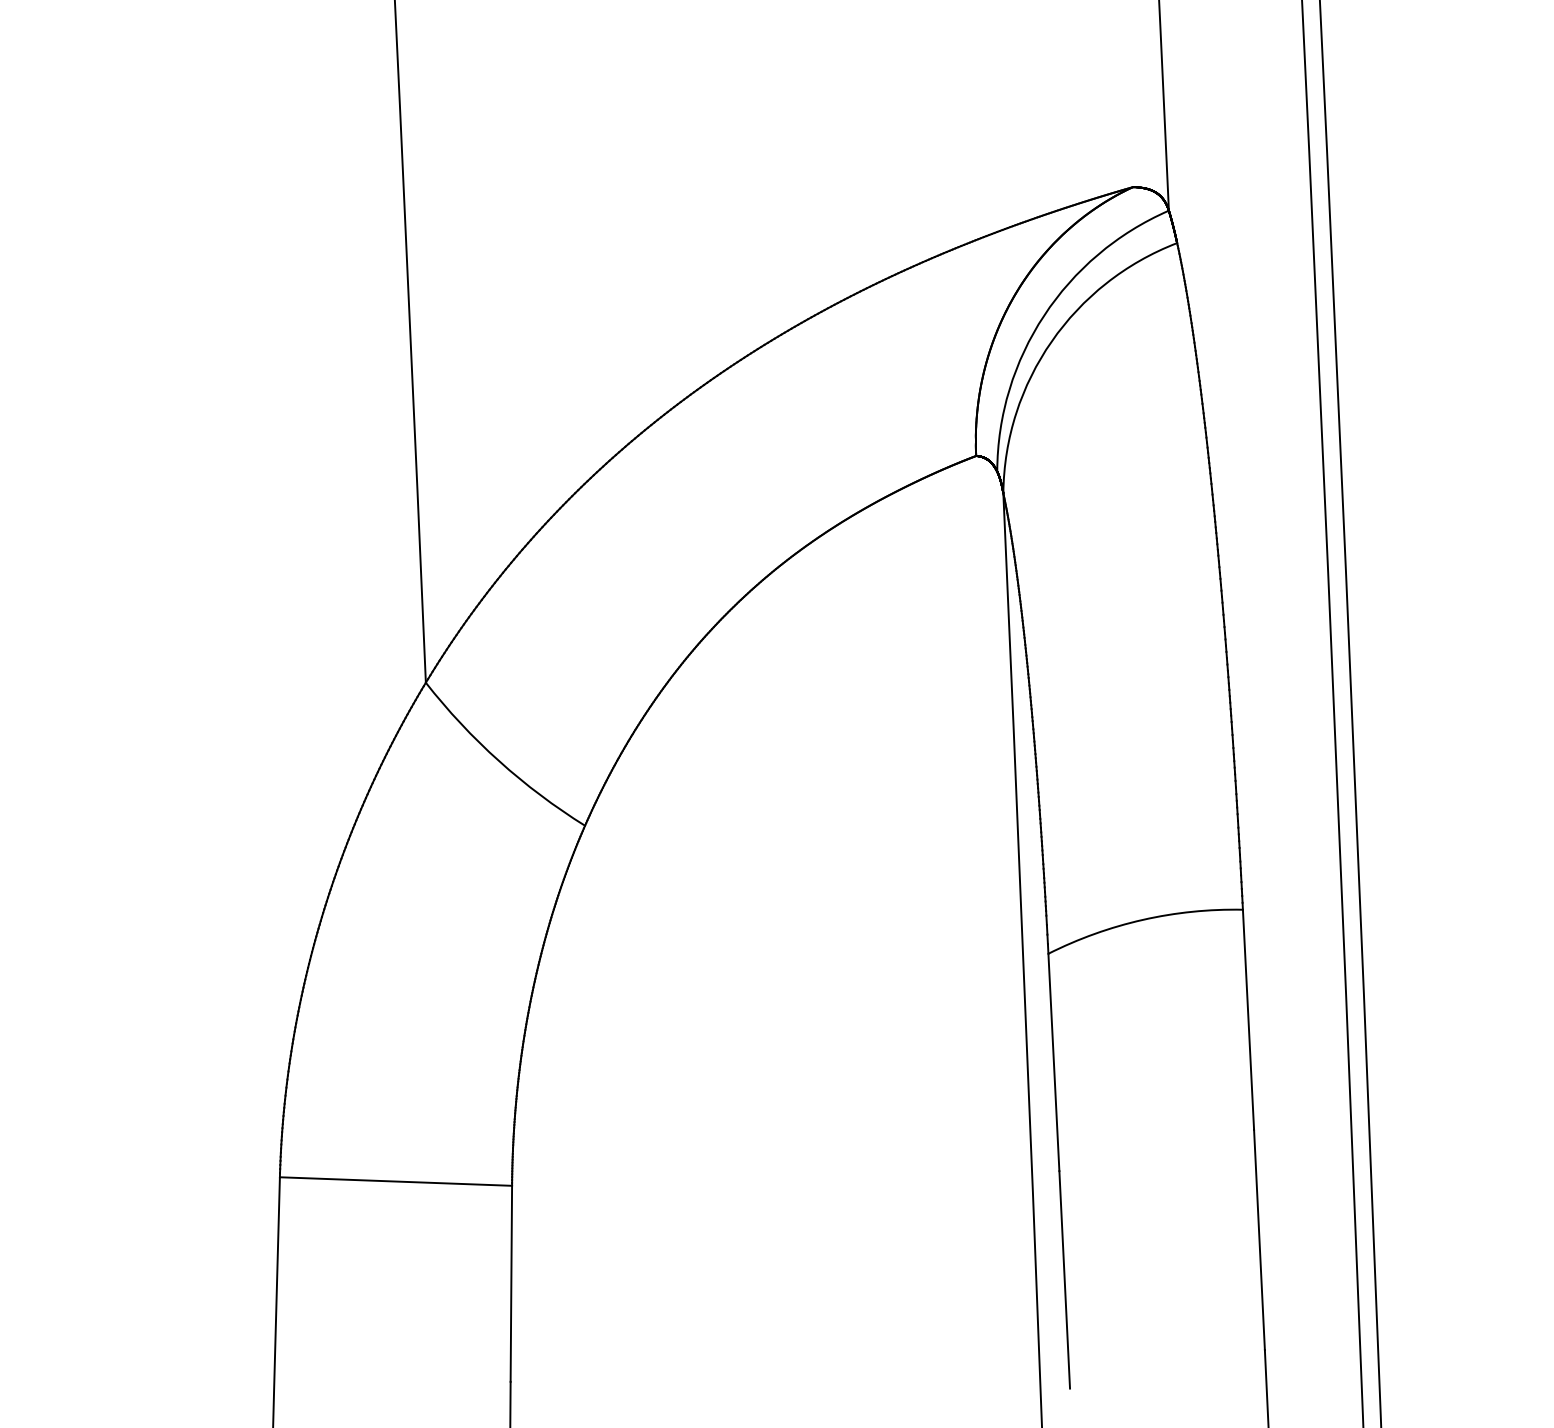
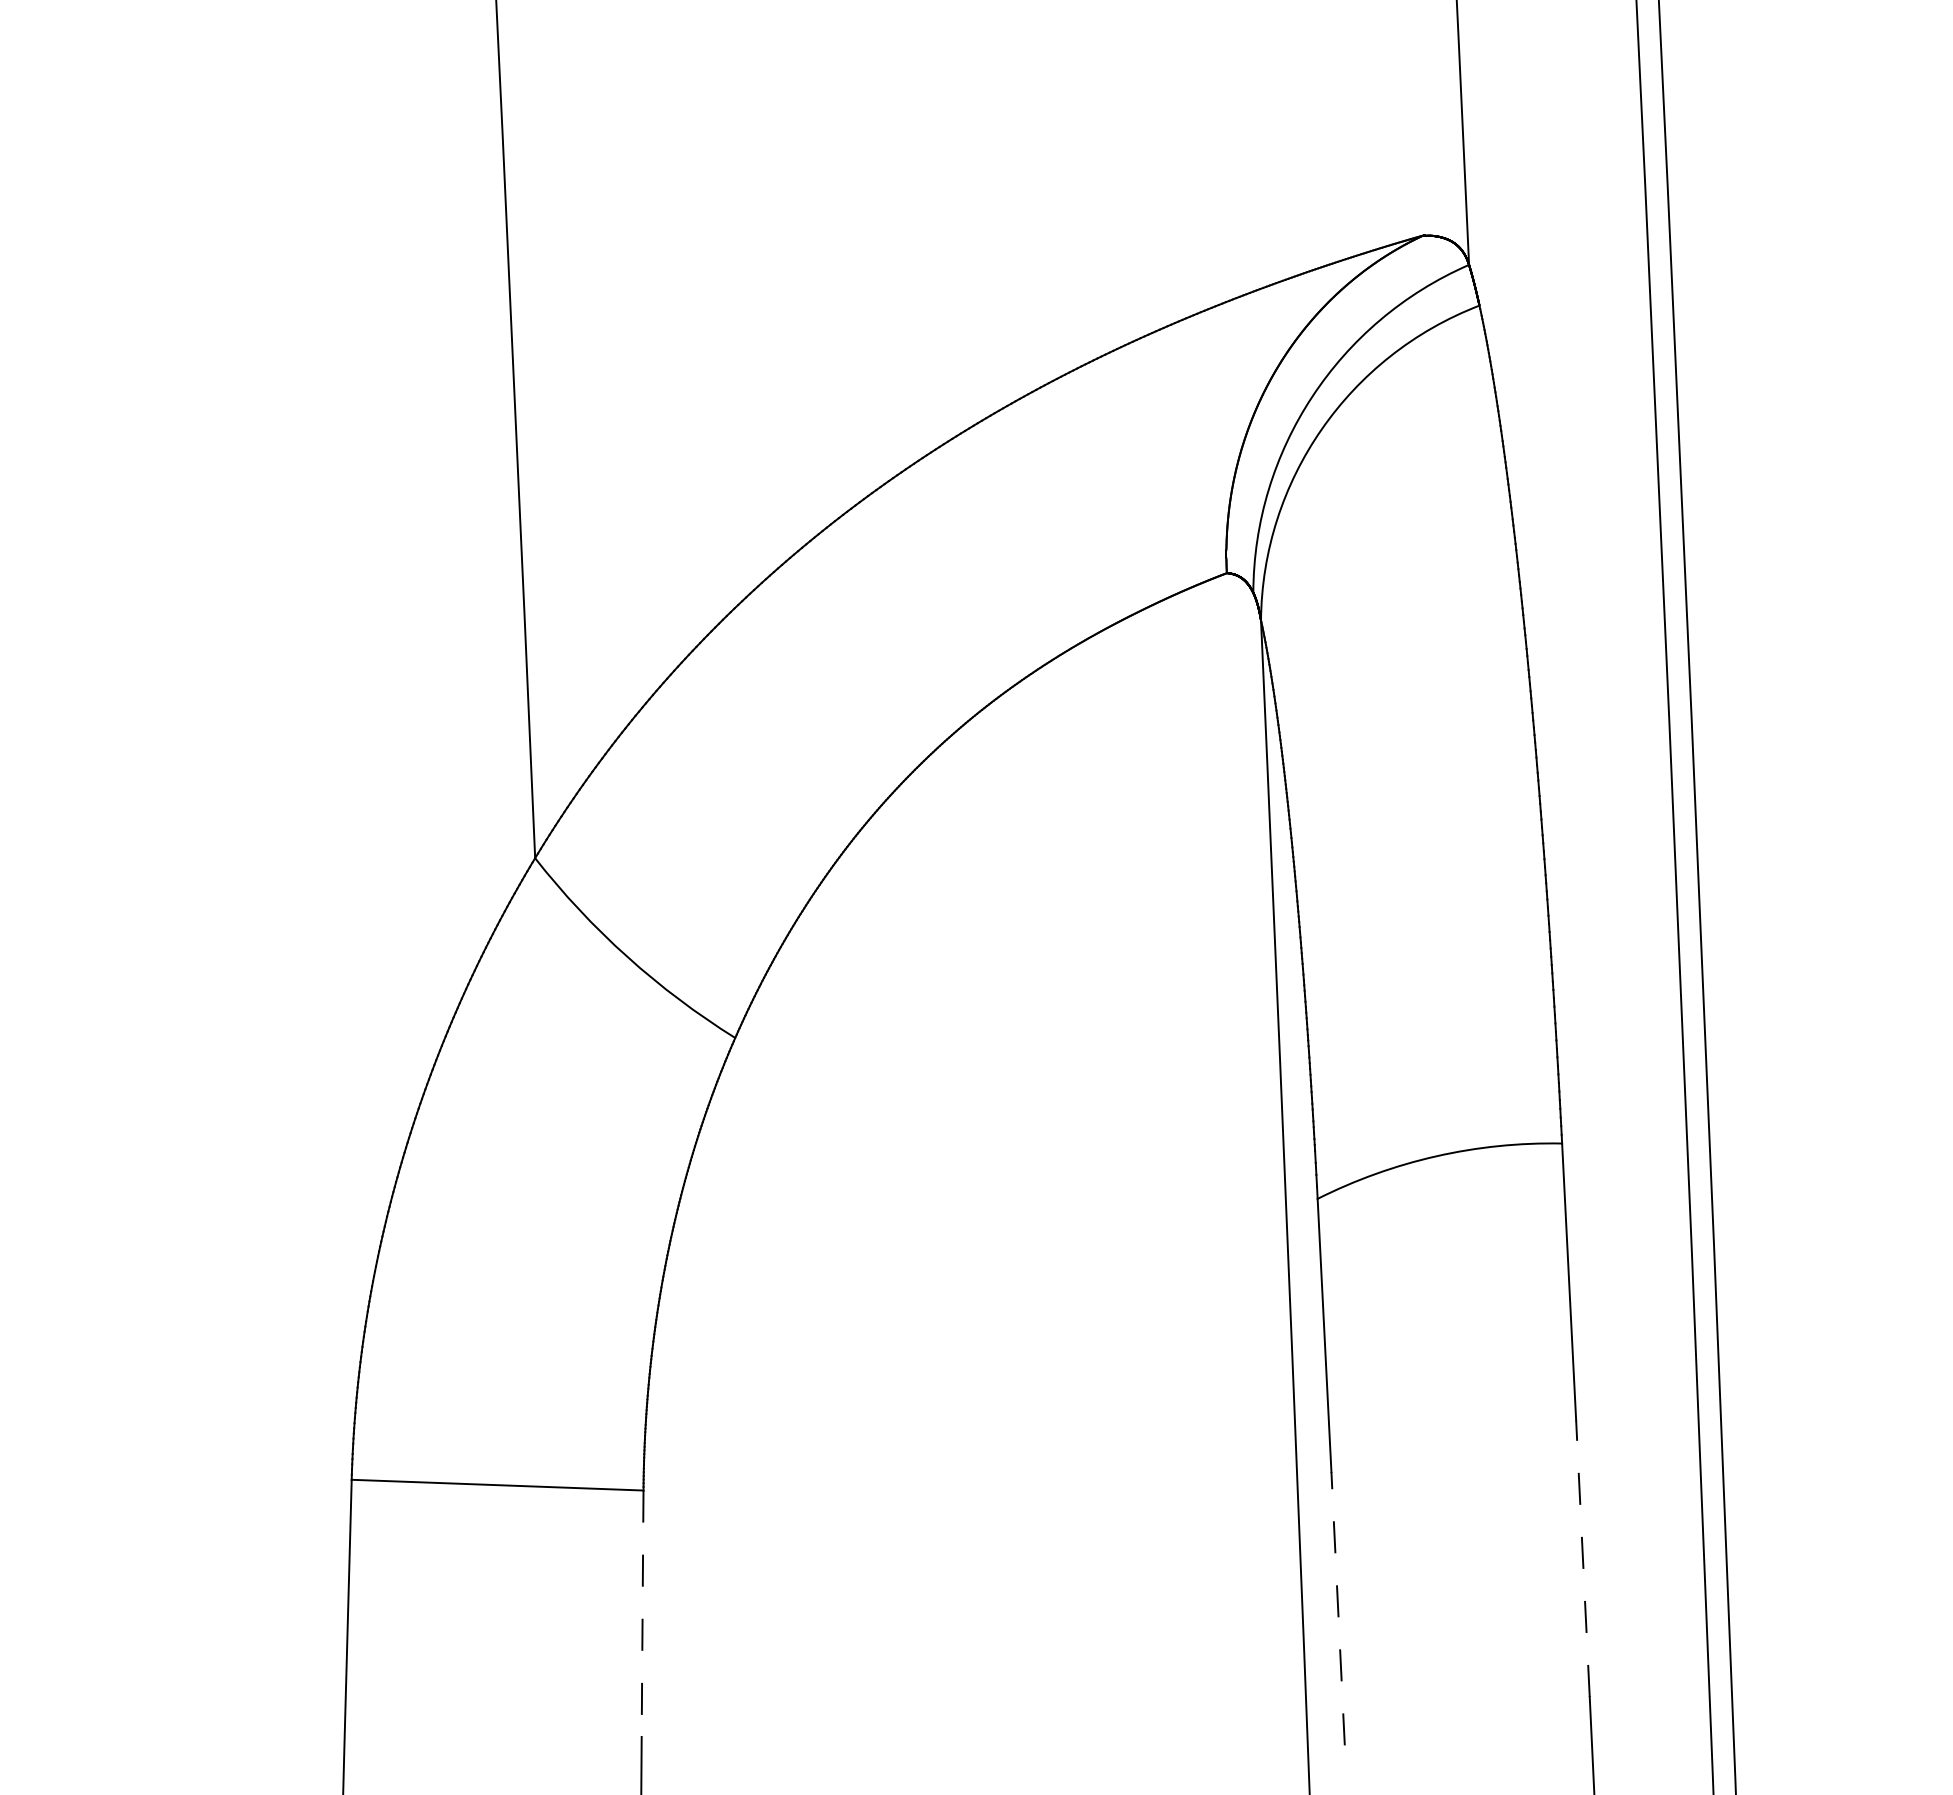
line: (1259, 1239) -> (1582, 1558), solid -> dashed
line: (1065, 1279) -> (1338, 1608), solid -> dashed
line: (511, 1284) -> (642, 1614), solid -> dashed

